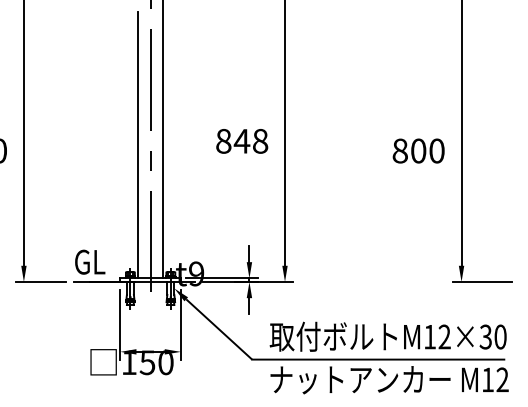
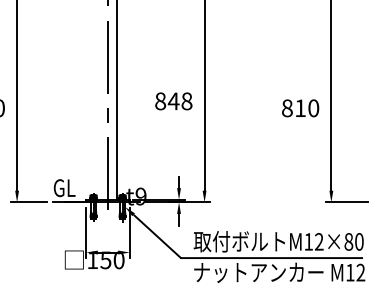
line: (138, 145) -> (99, 104), removed
text: (418, 150) -> (300, 107), 800 -> 810
text: (485, 336) -> (348, 241), M12×30 -> M12×80

